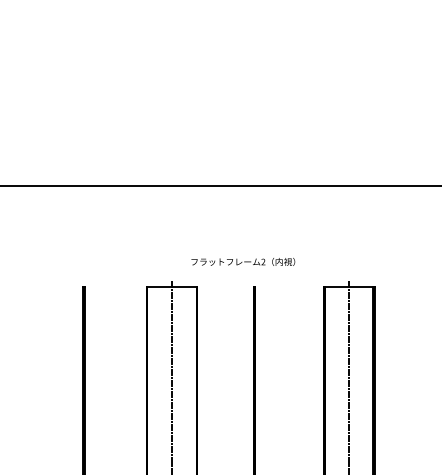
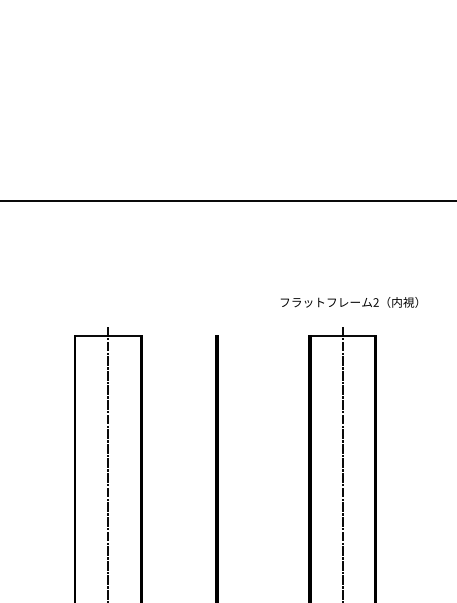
text: (243, 261) -> (349, 301), moved

